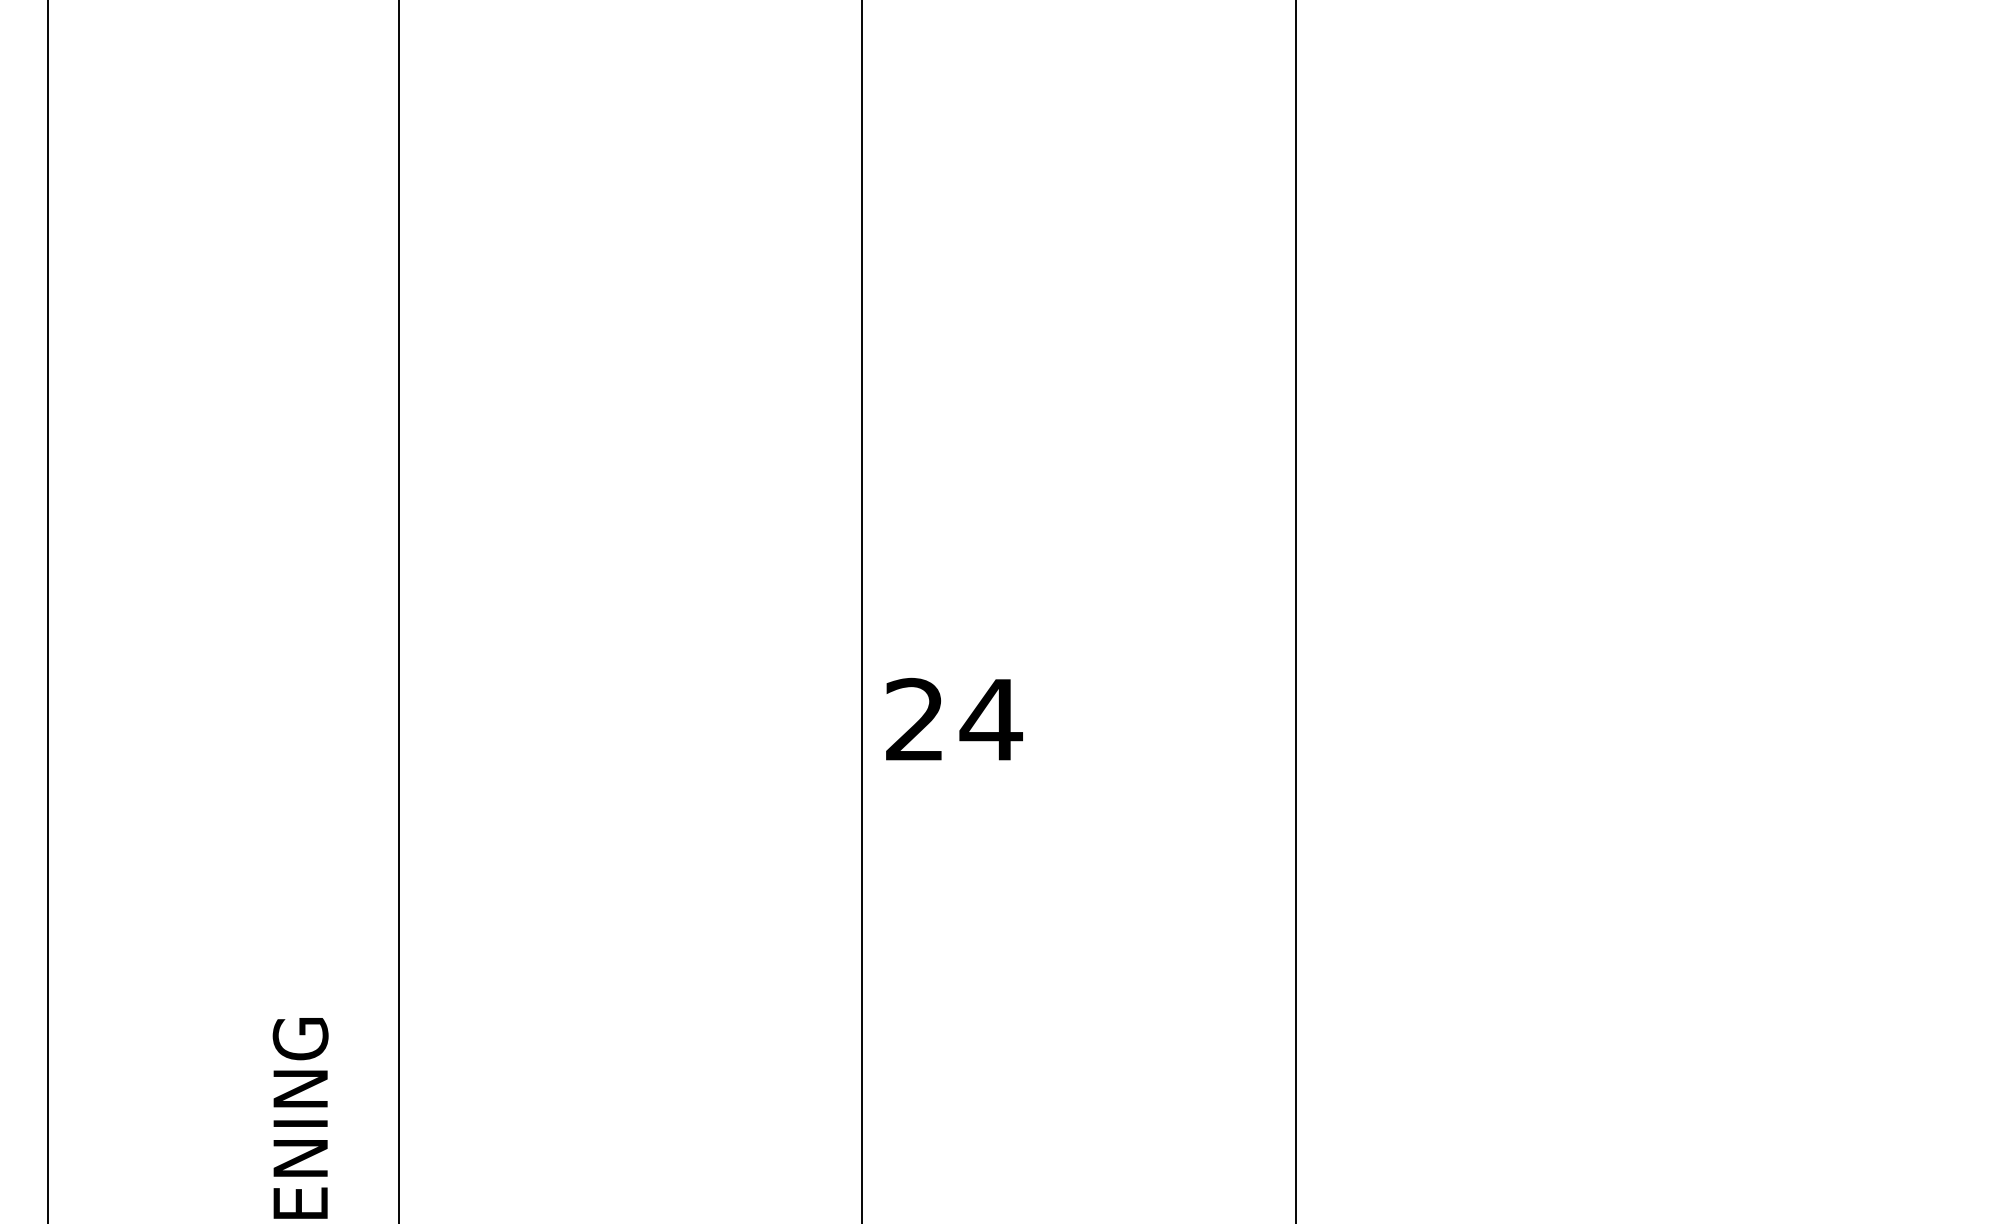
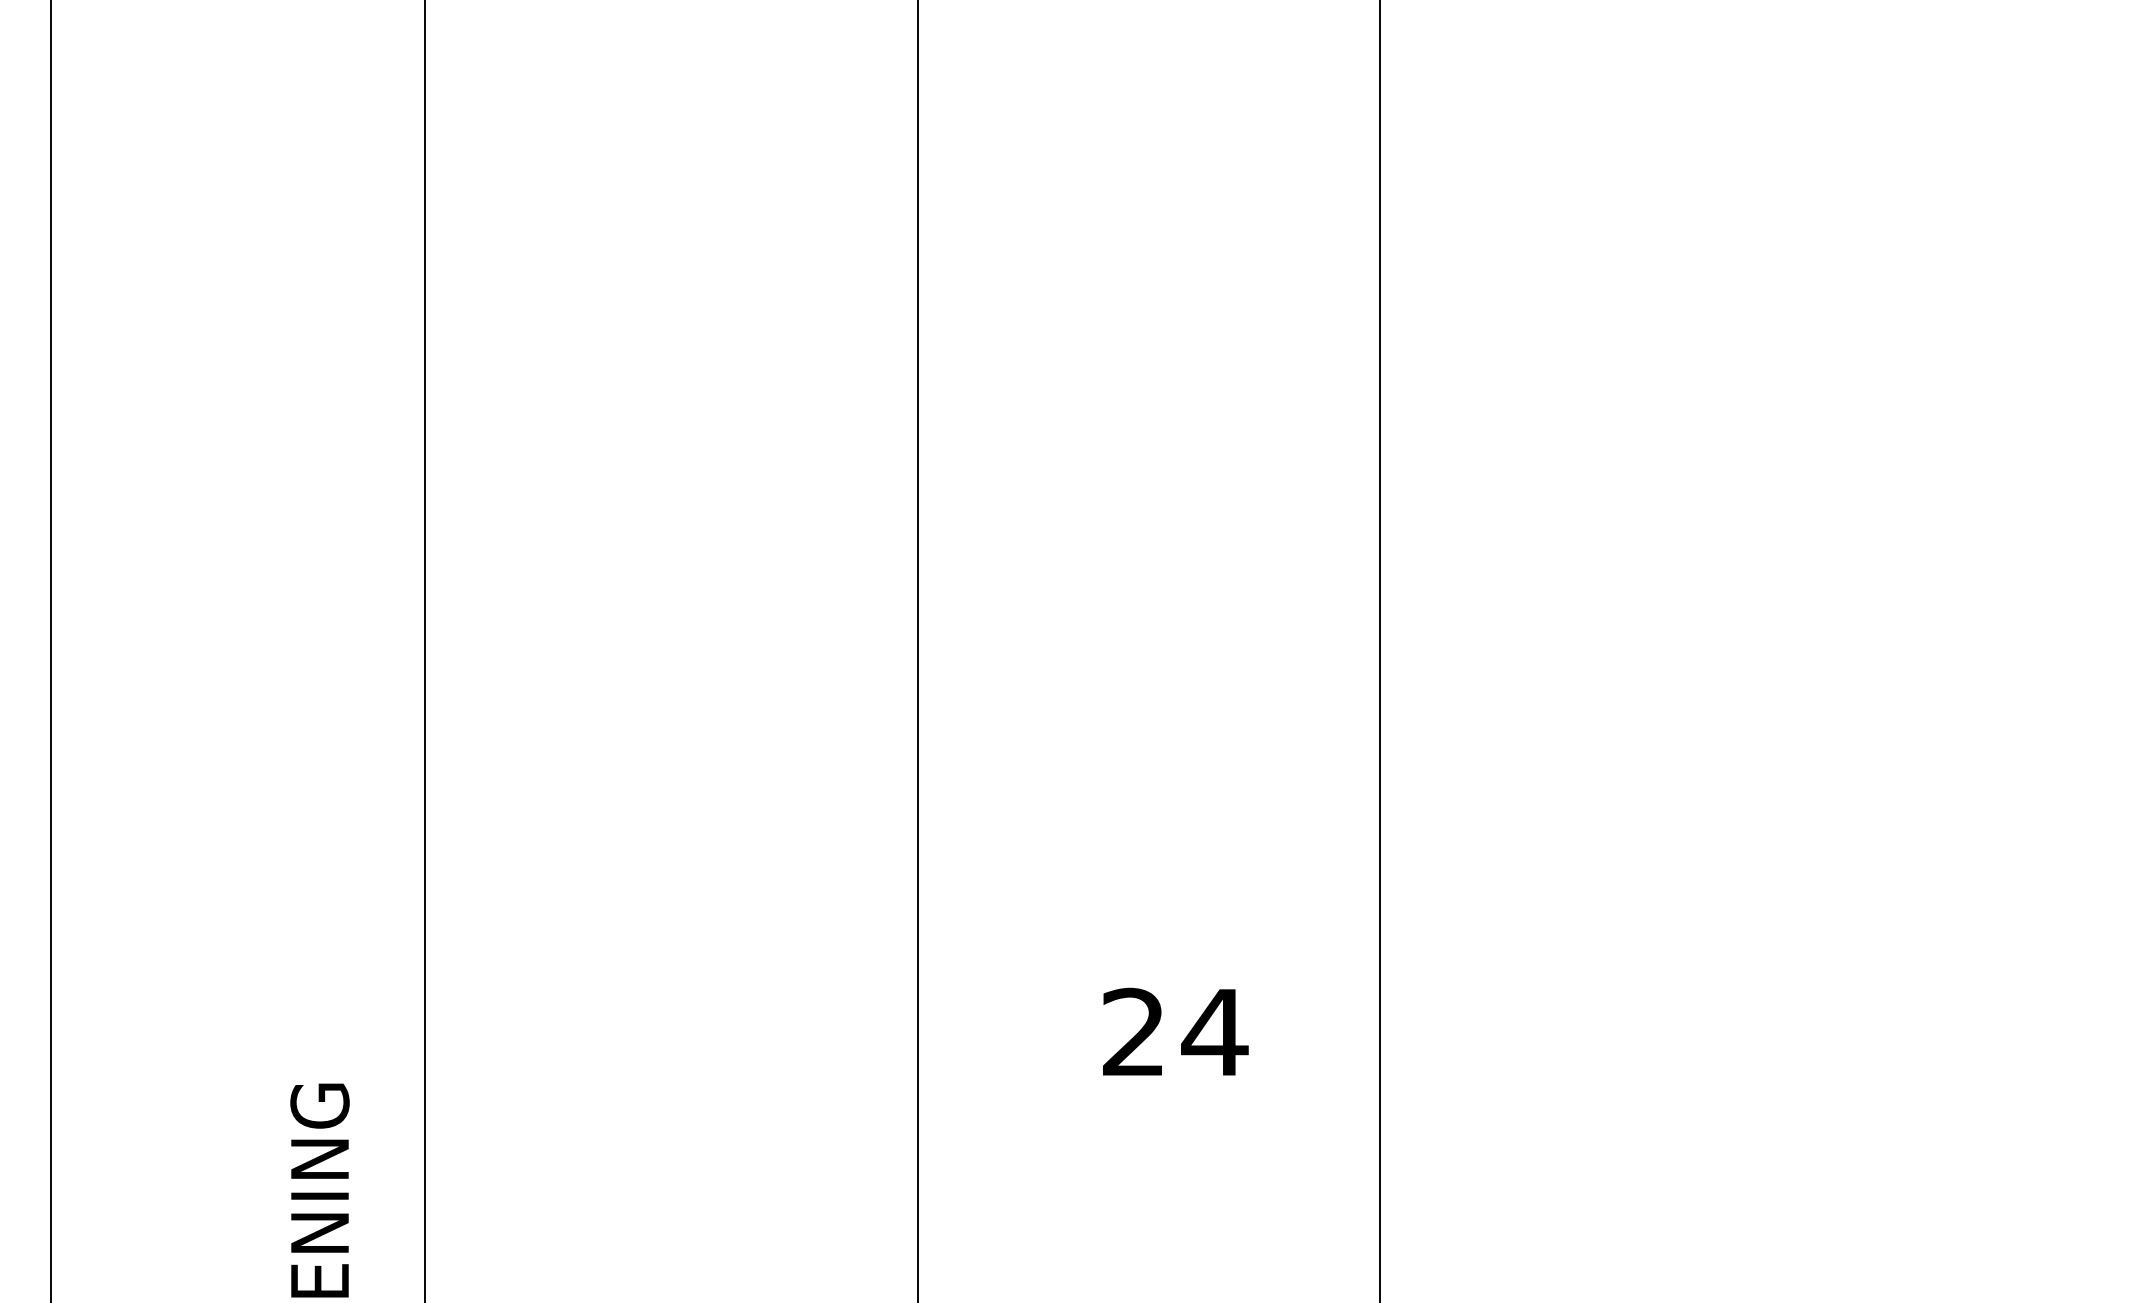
text: (954, 718) -> (1175, 1031), moved

